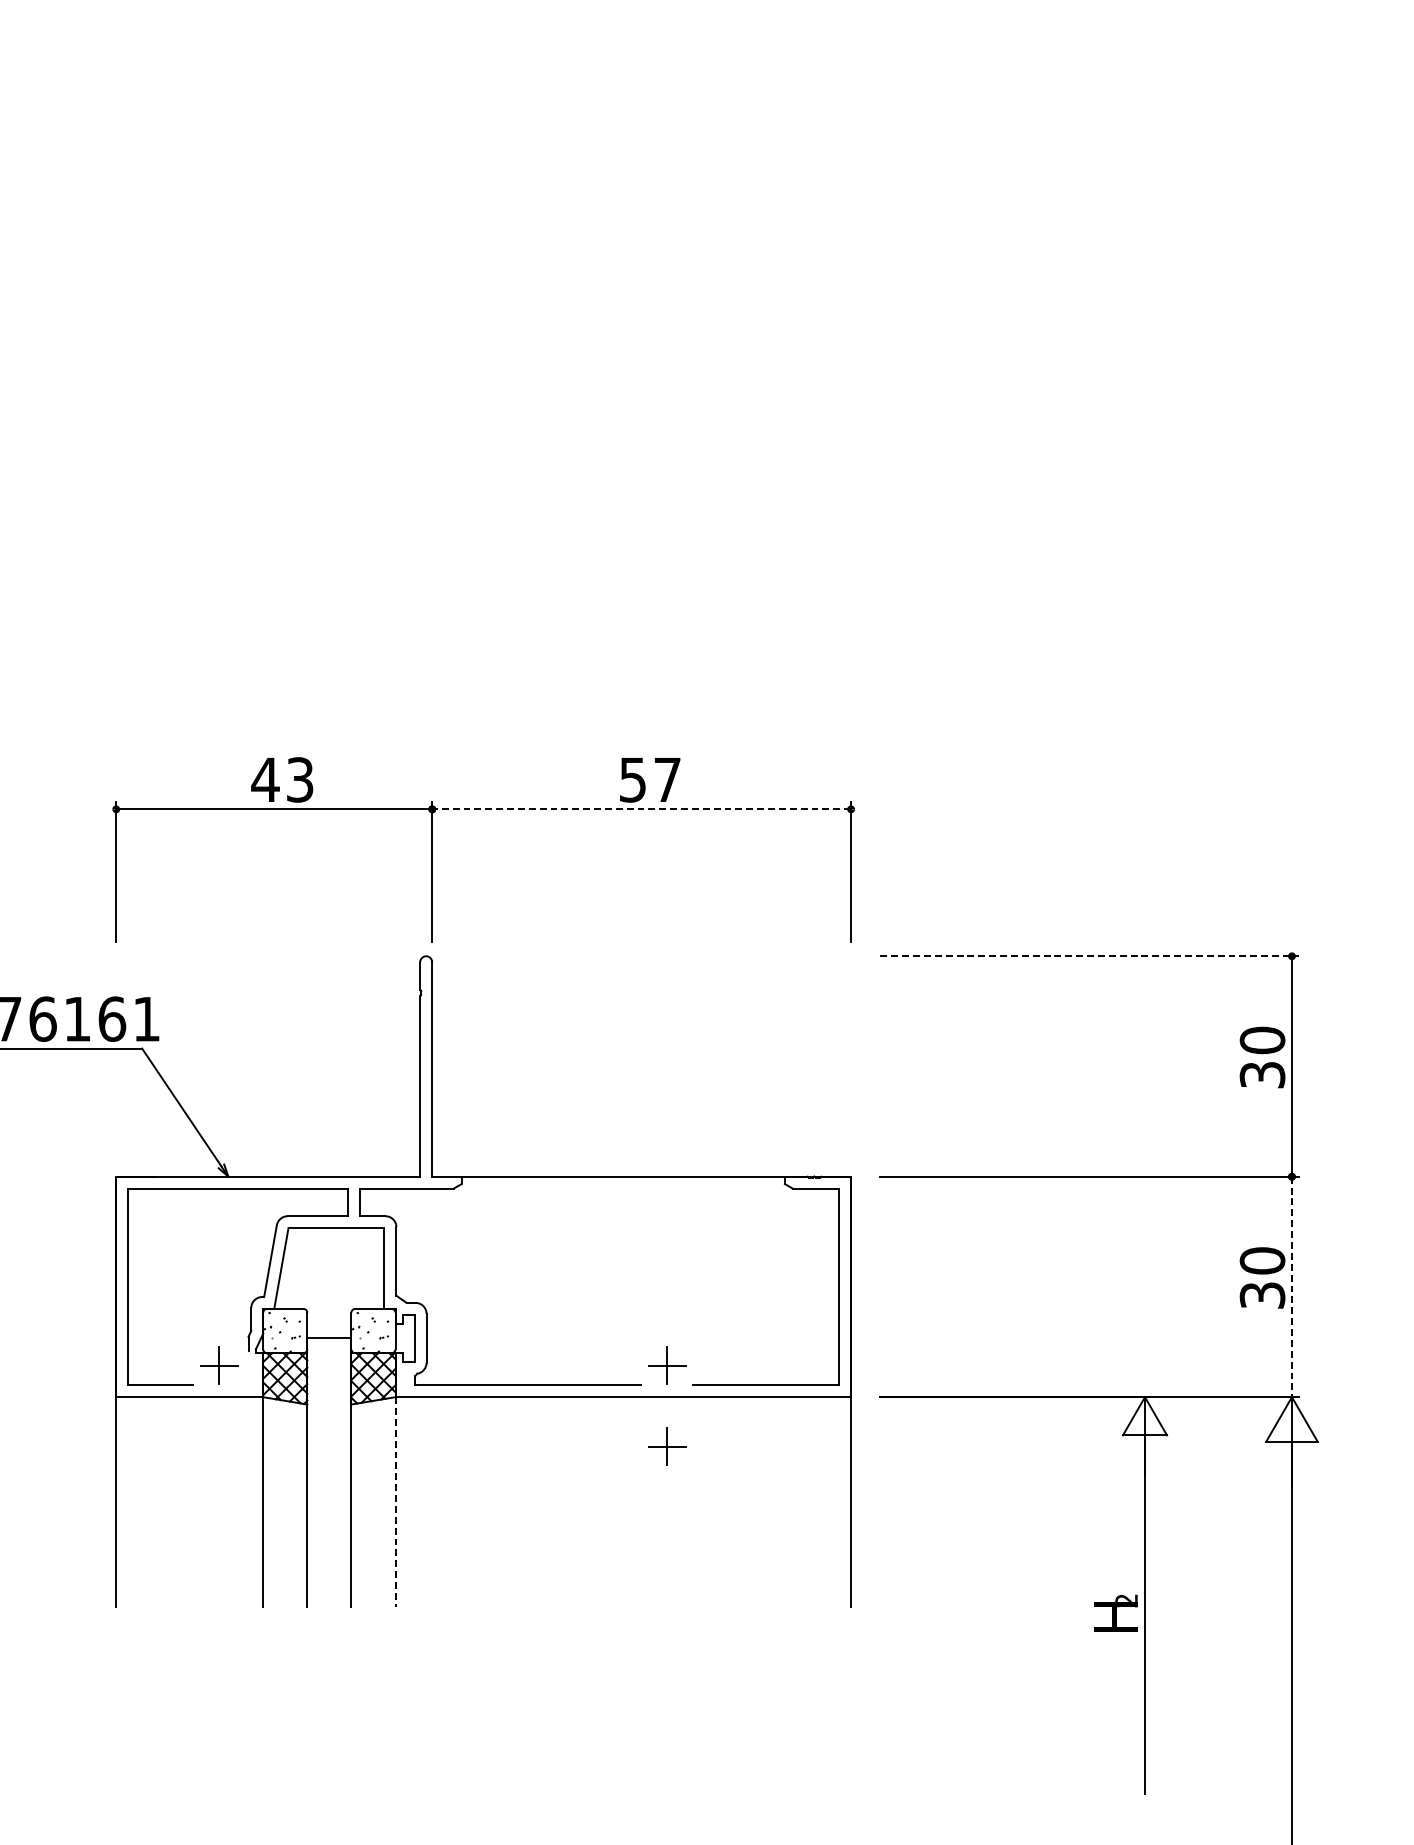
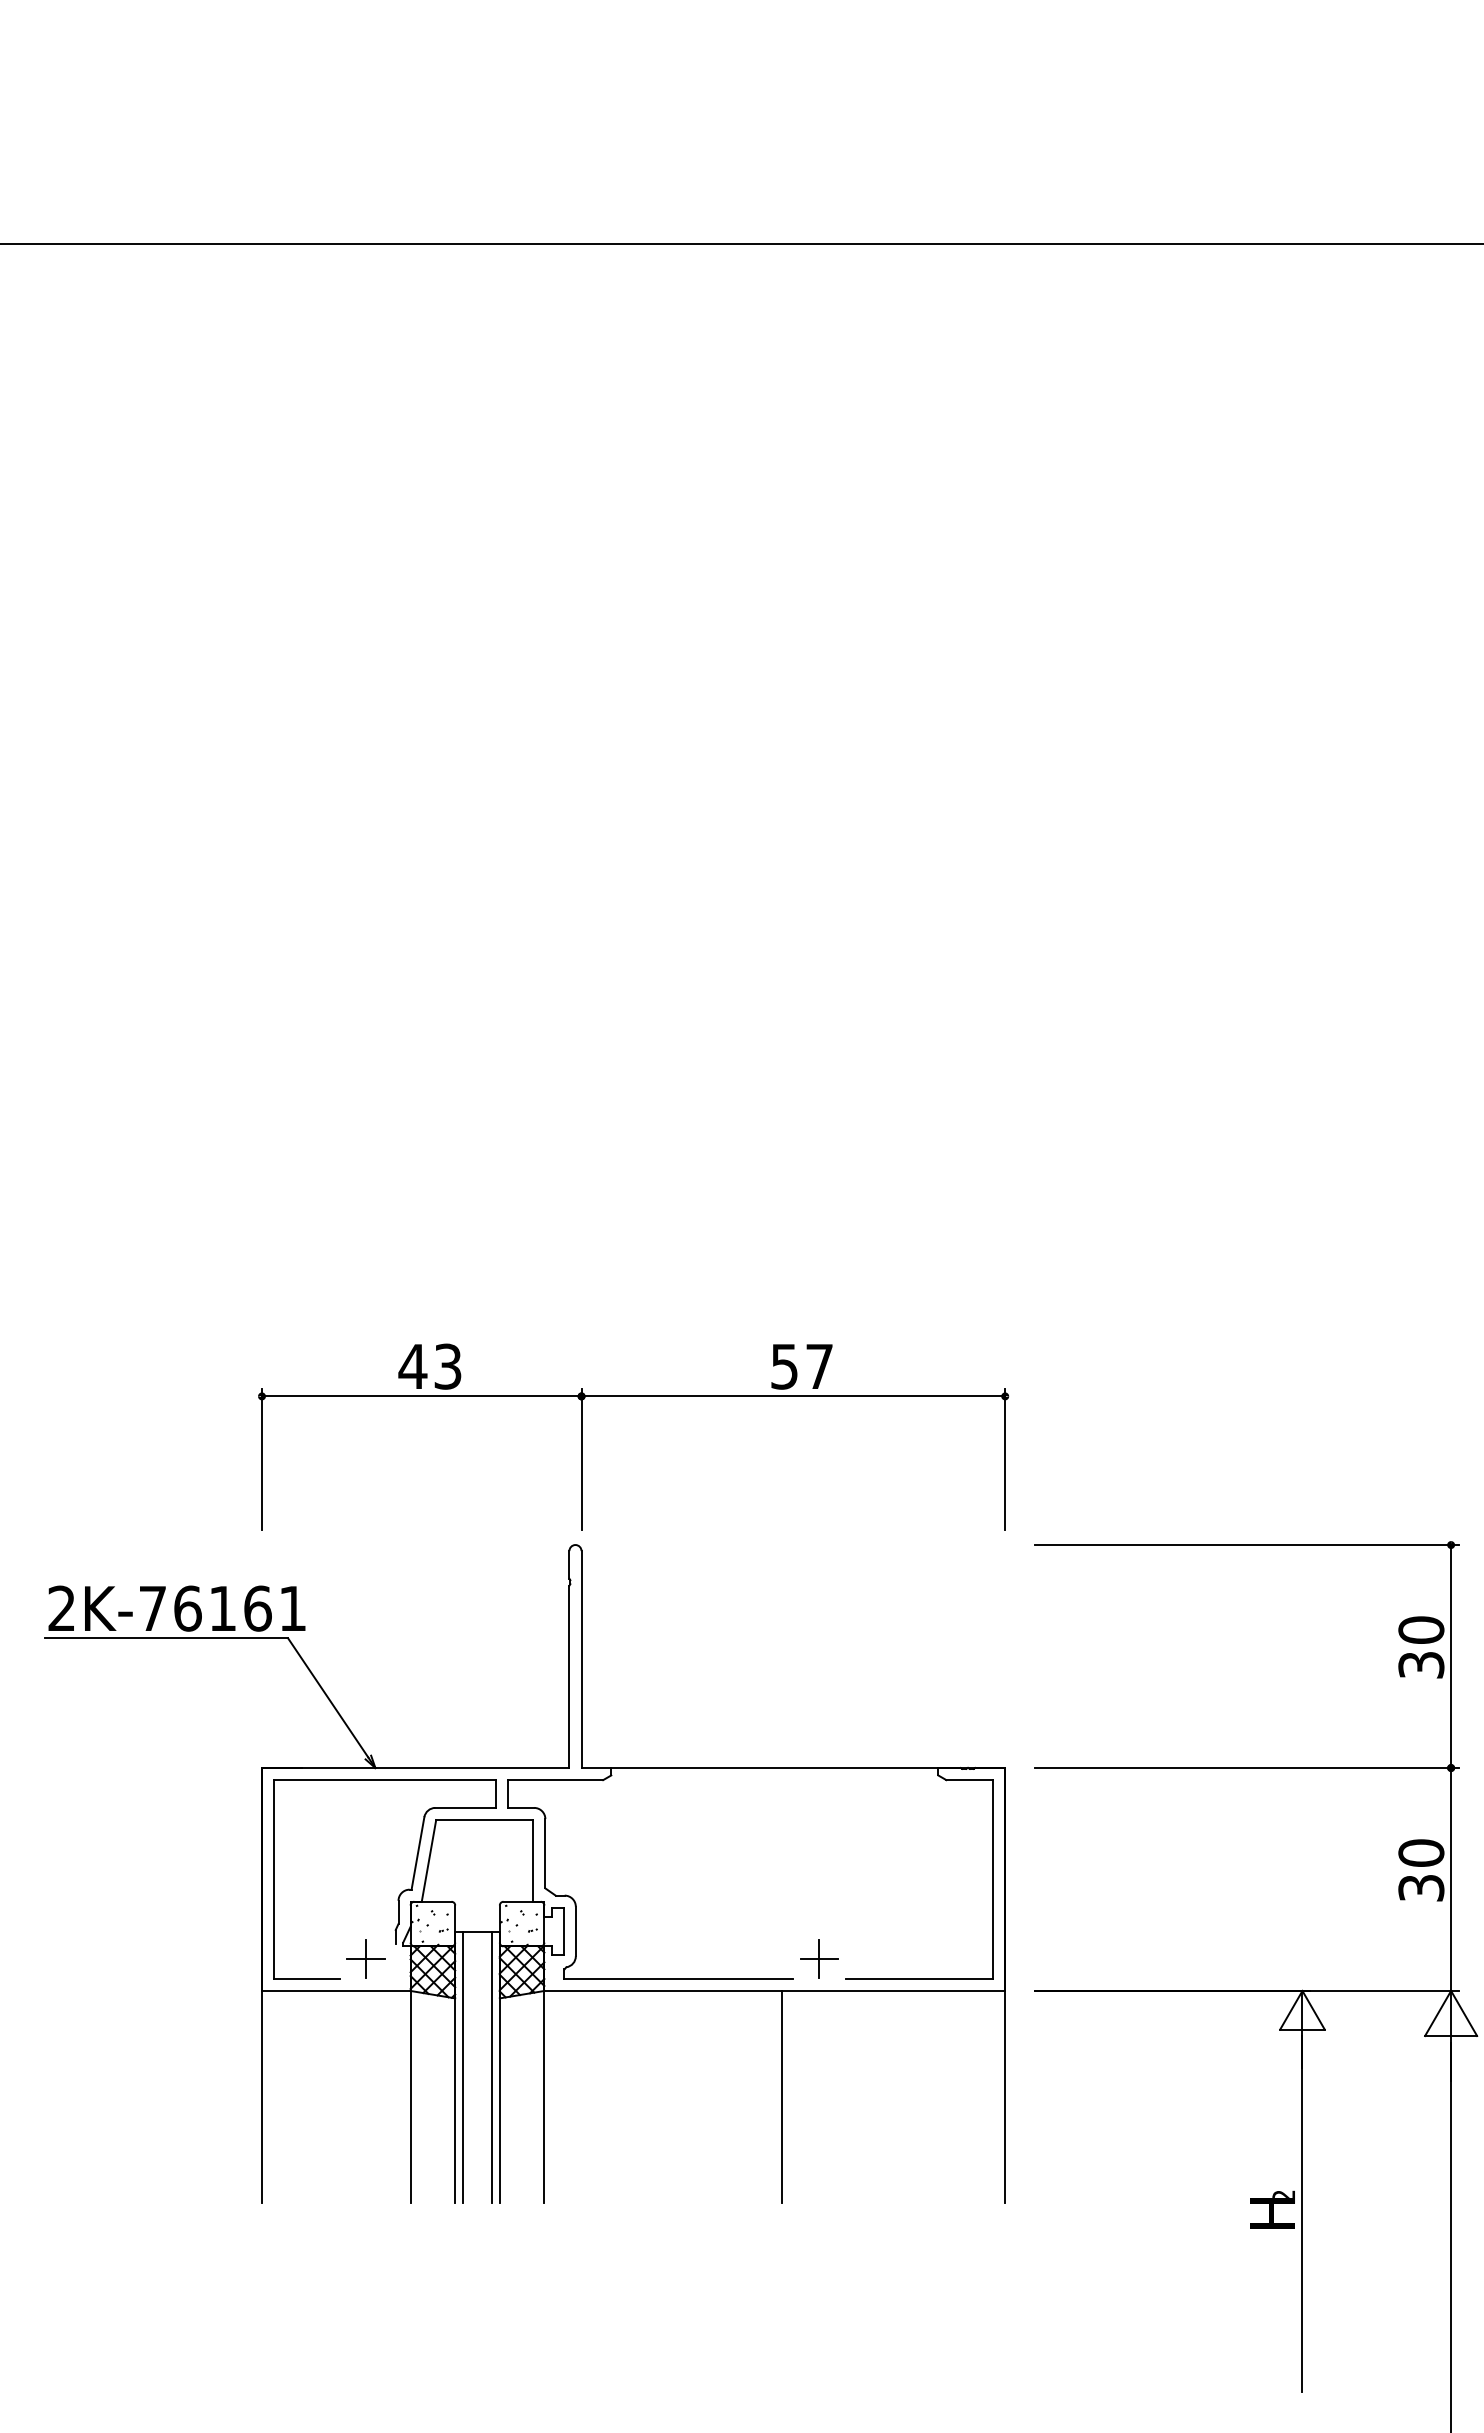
line: (641, 809) -> (793, 1396), dashed -> solid
line: (1089, 956) -> (1246, 1545), dashed -> solid
line: (1292, 1286) -> (1451, 1879), dashed -> solid
part: (667, 1446) -> (819, 2040), removed
line: (314, 1471) -> (462, 2066), added
line: (344, 1471) -> (492, 2066), added
line: (395, 1501) -> (544, 2096), dashed -> solid
line: (630, 1501) -> (782, 2096), added

